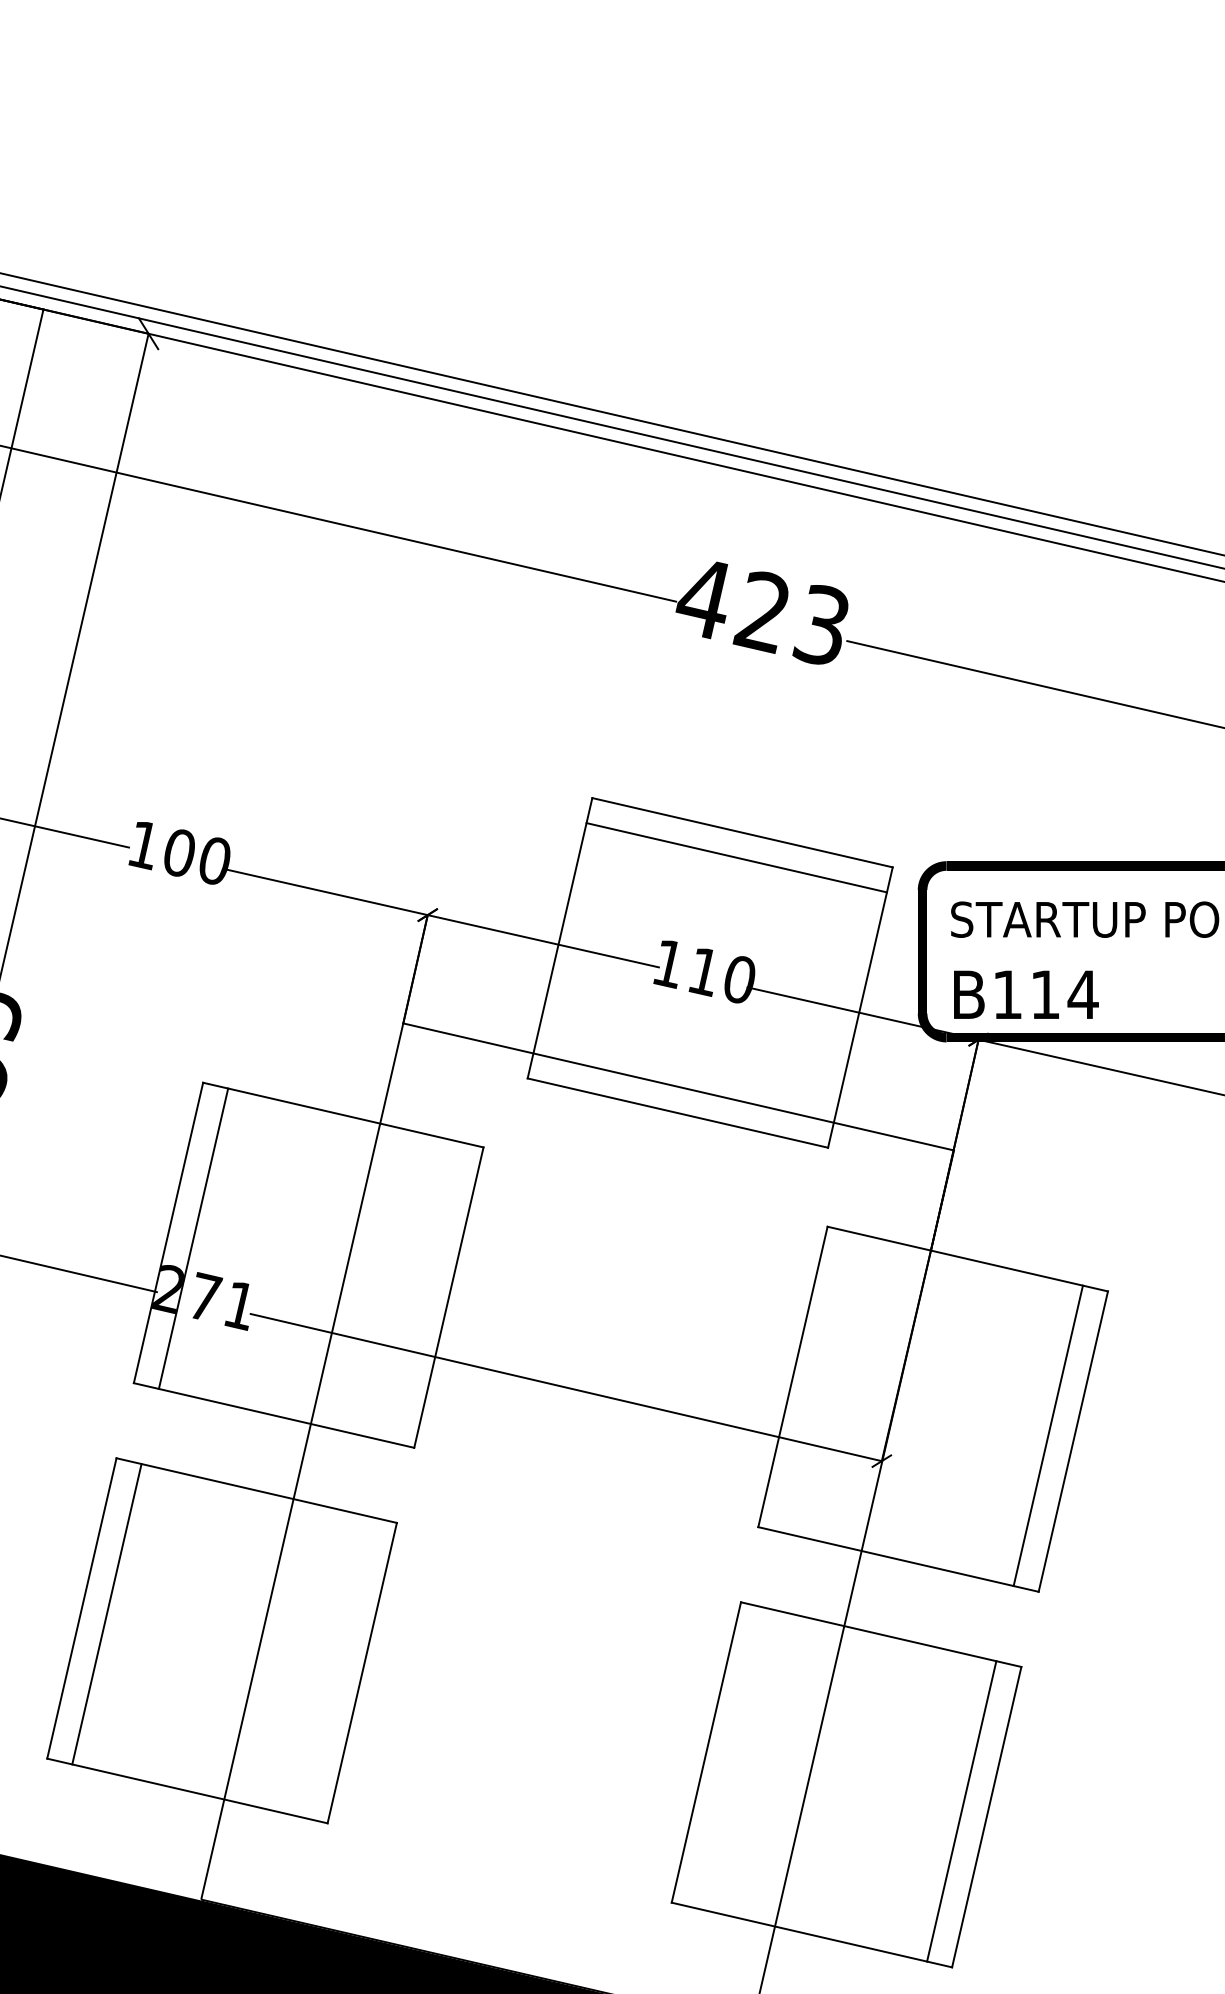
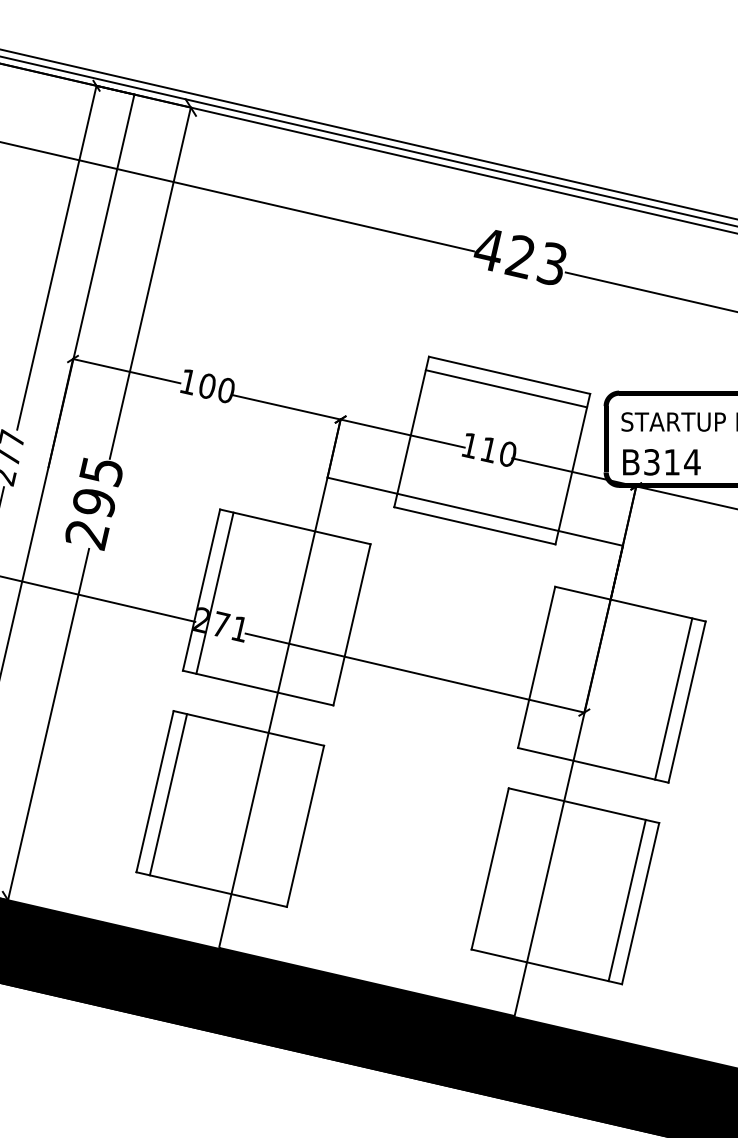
text: (1006, 995) -> (651, 462), B114 -> B314

